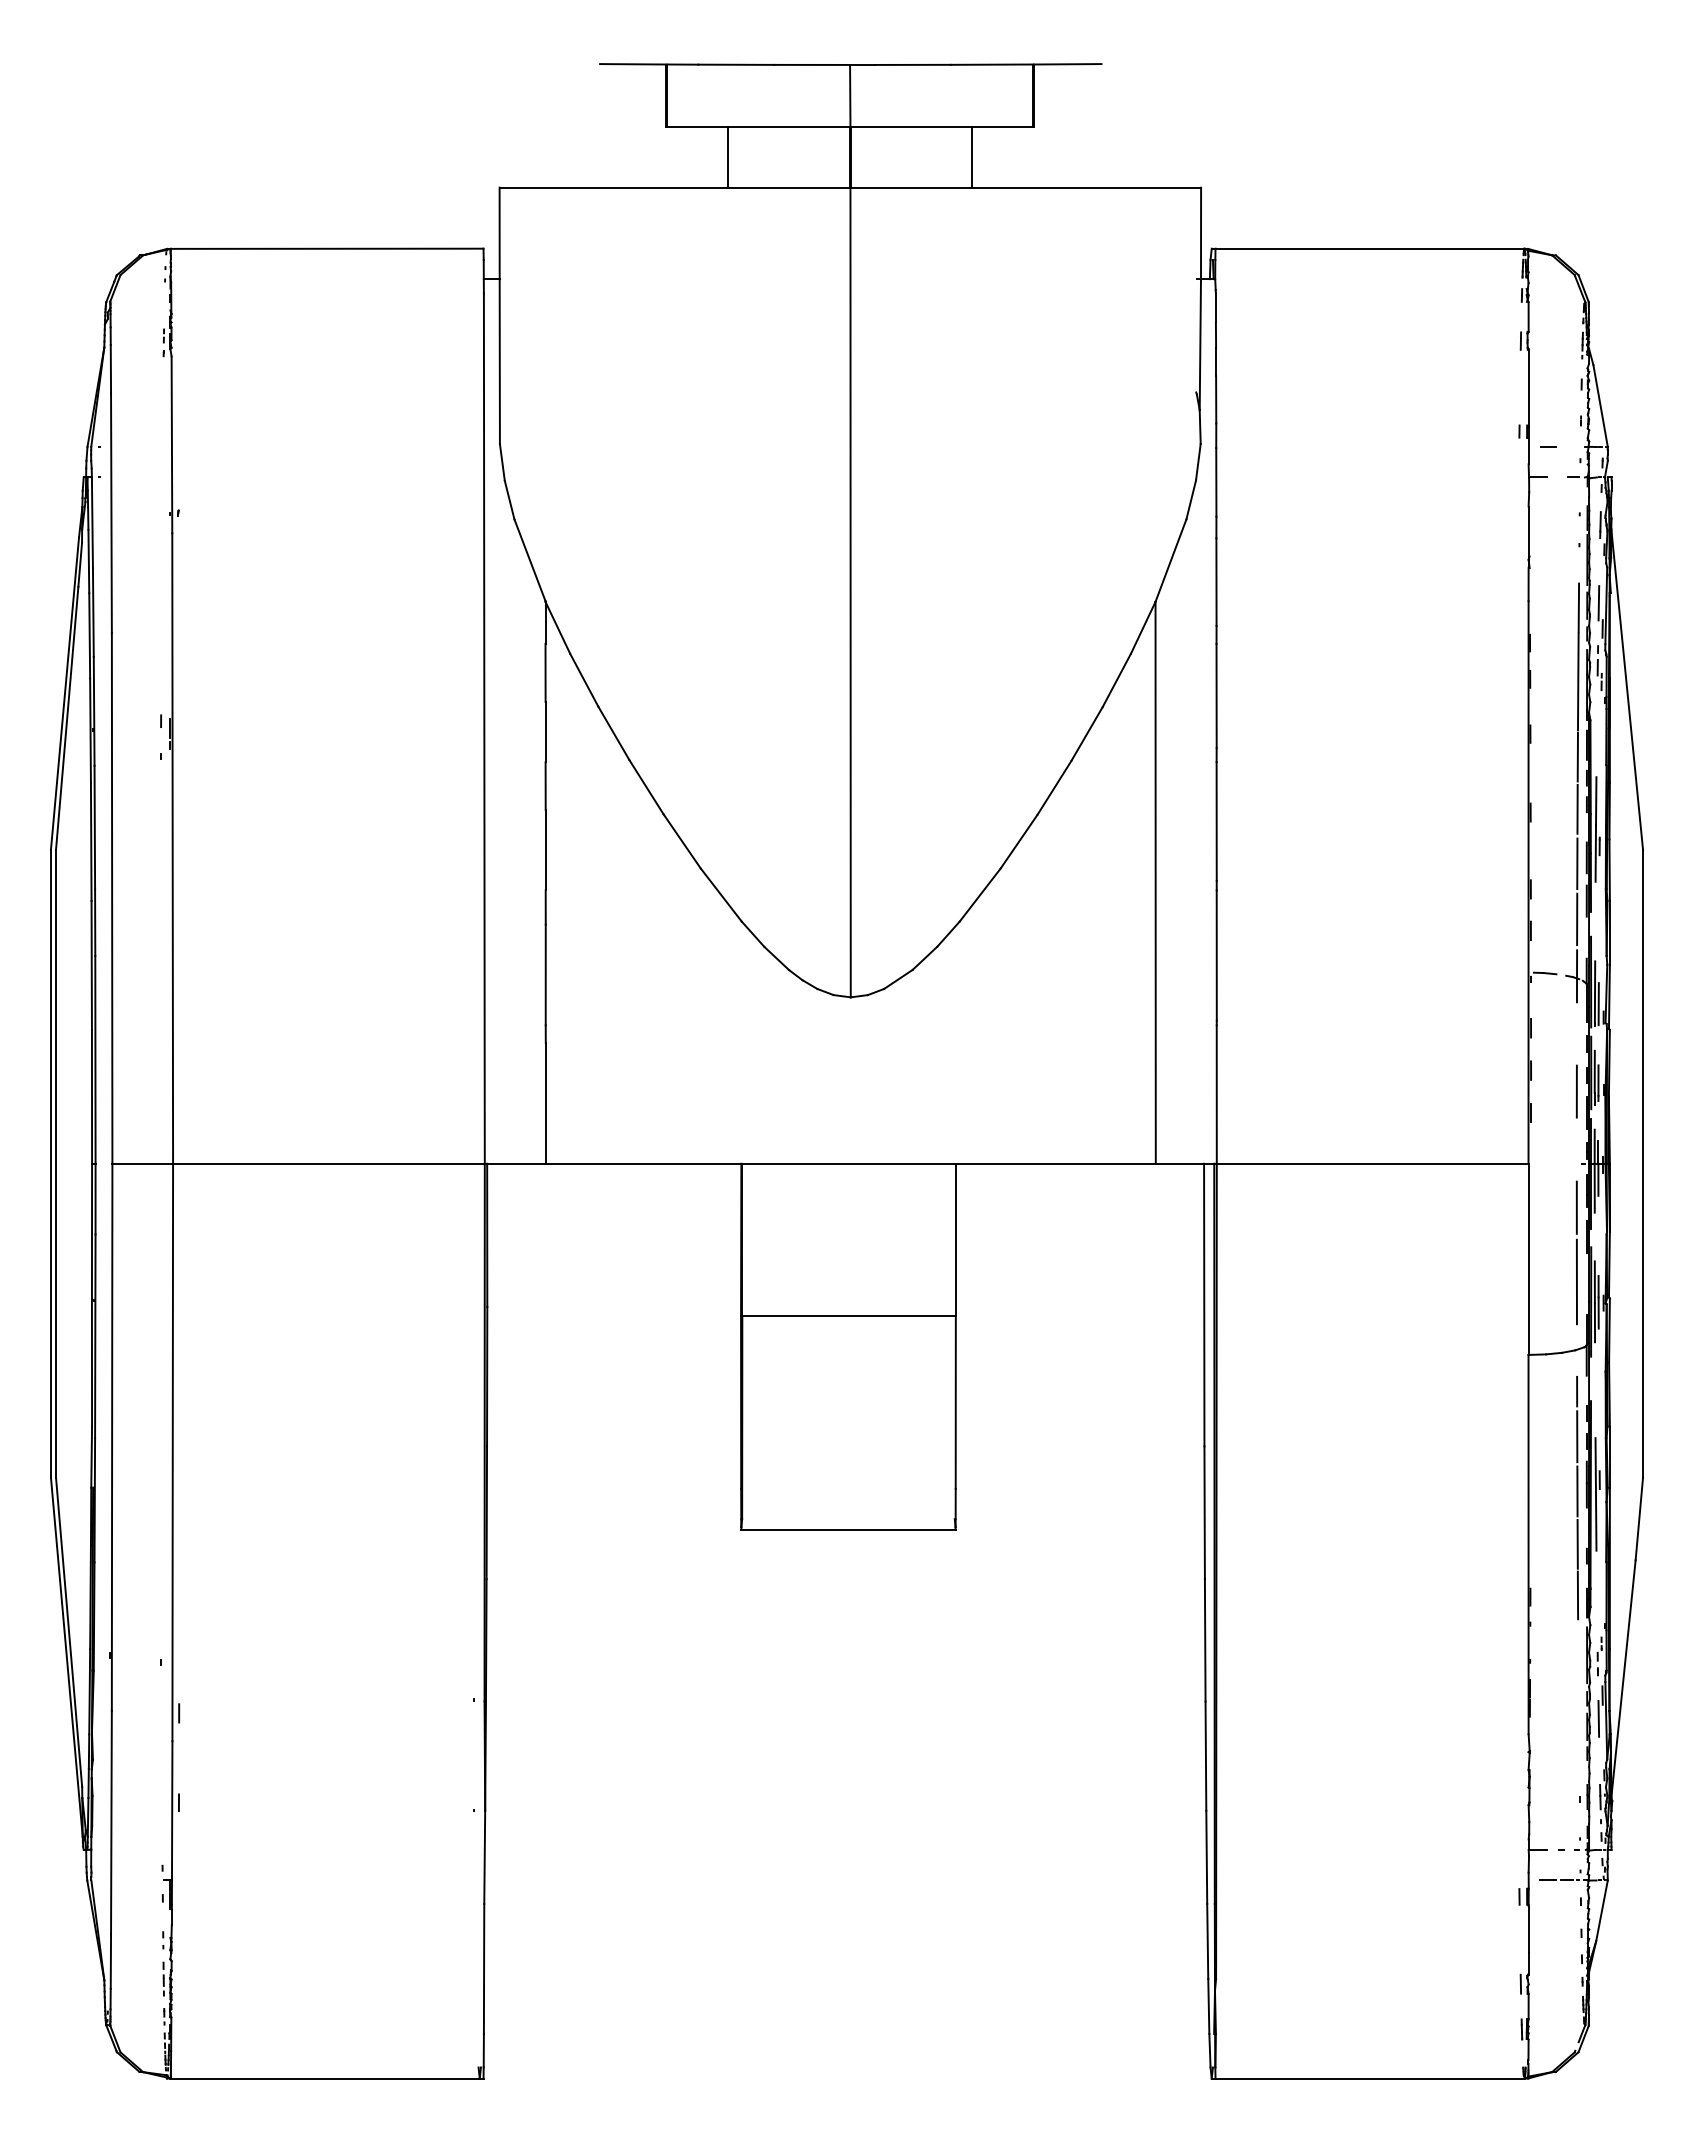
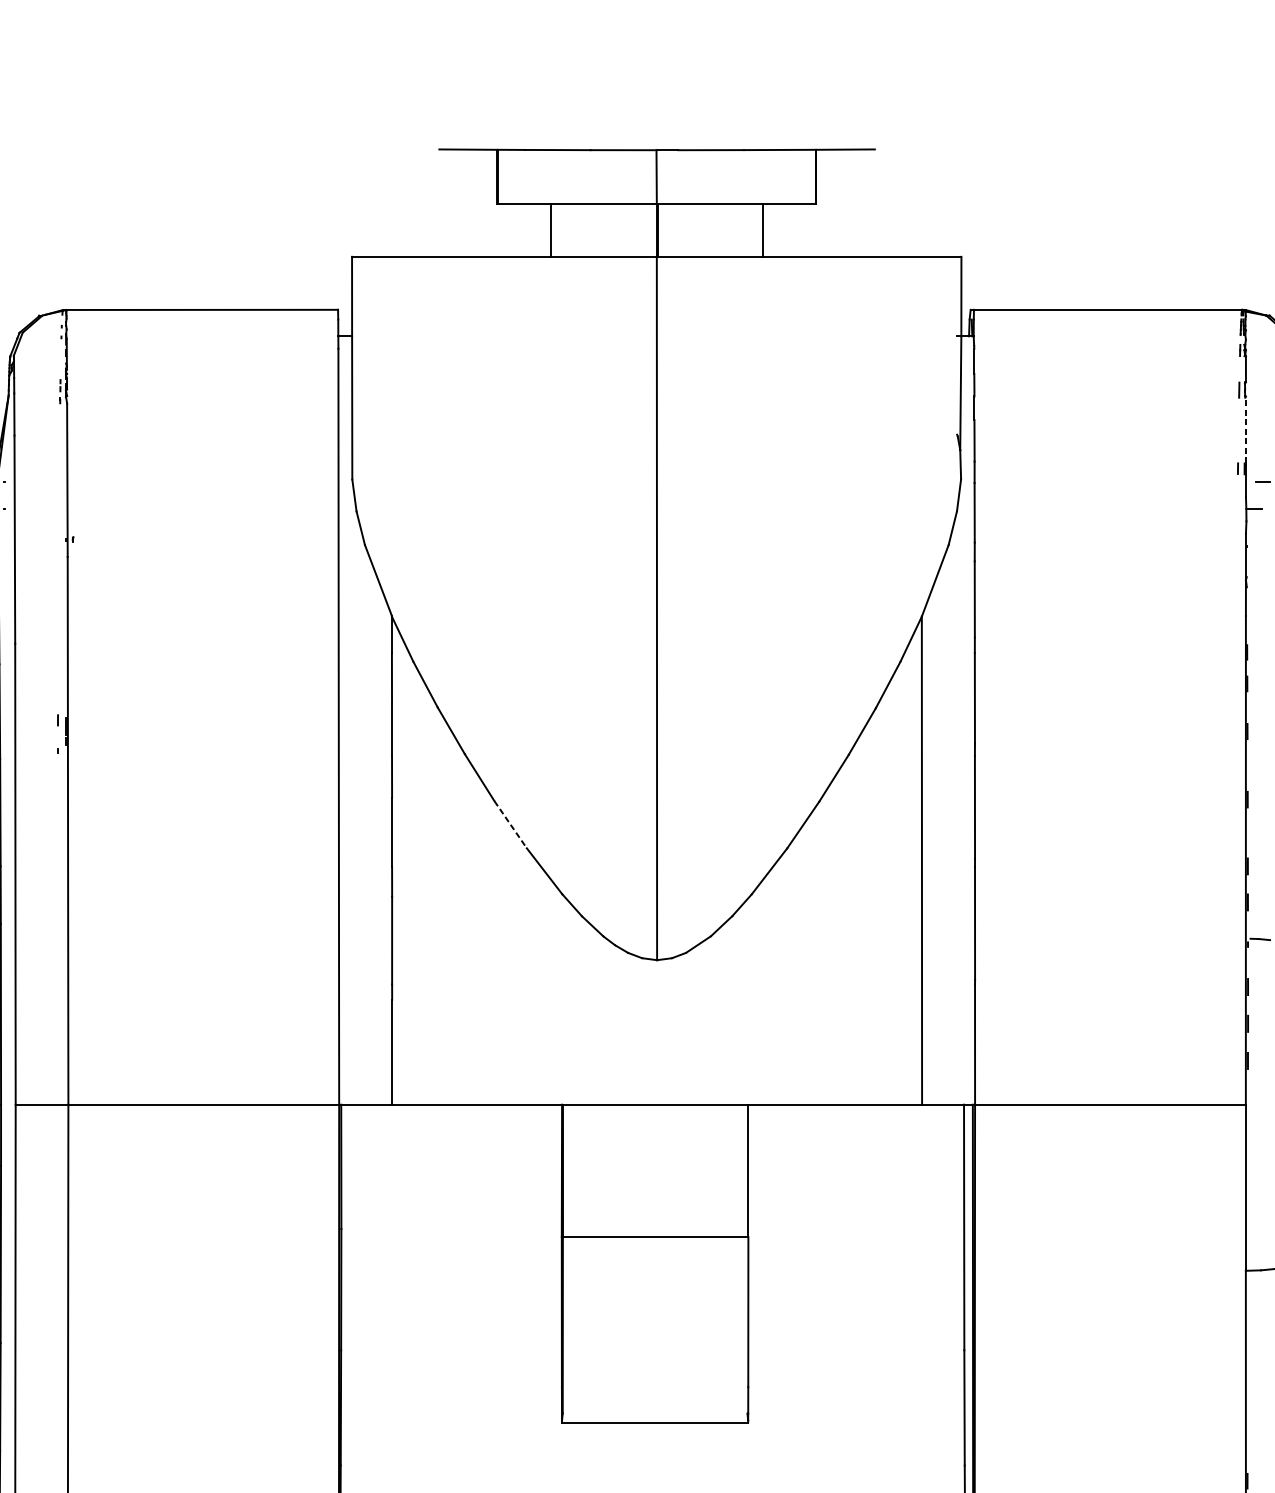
line: (1528, 387) -> (1245, 430), solid -> dashed
line: (682, 841) -> (510, 824), solid -> dashed

